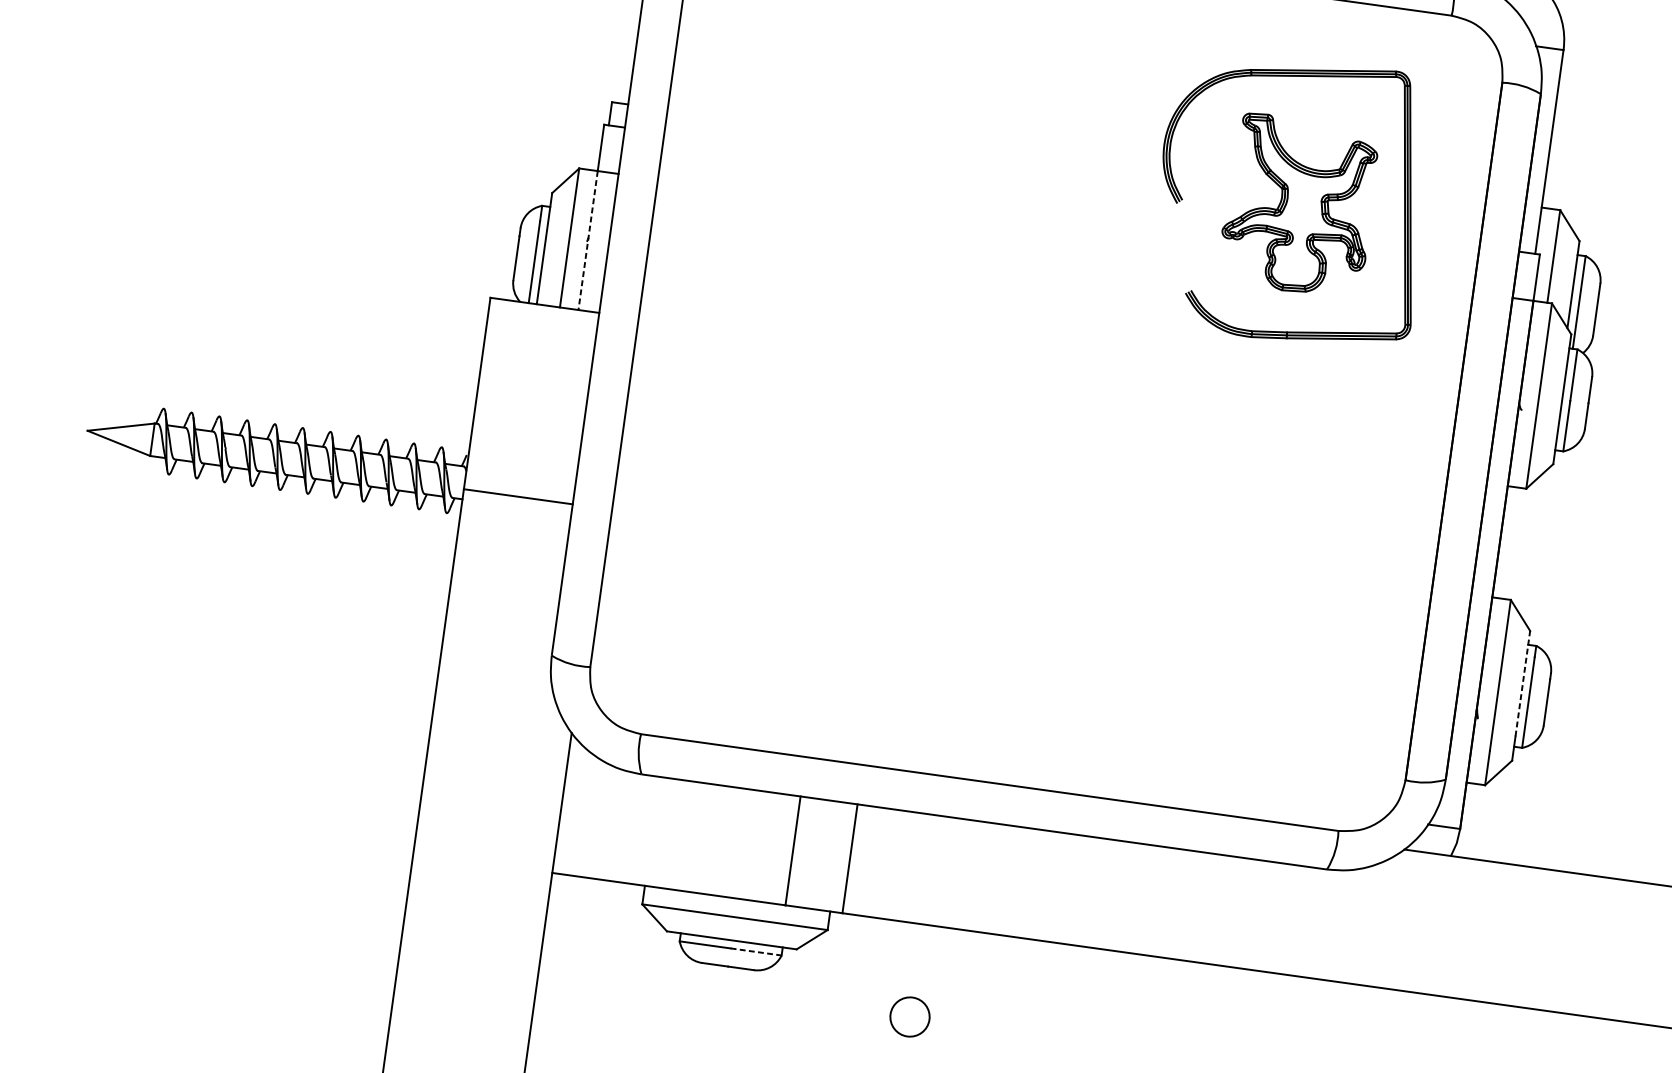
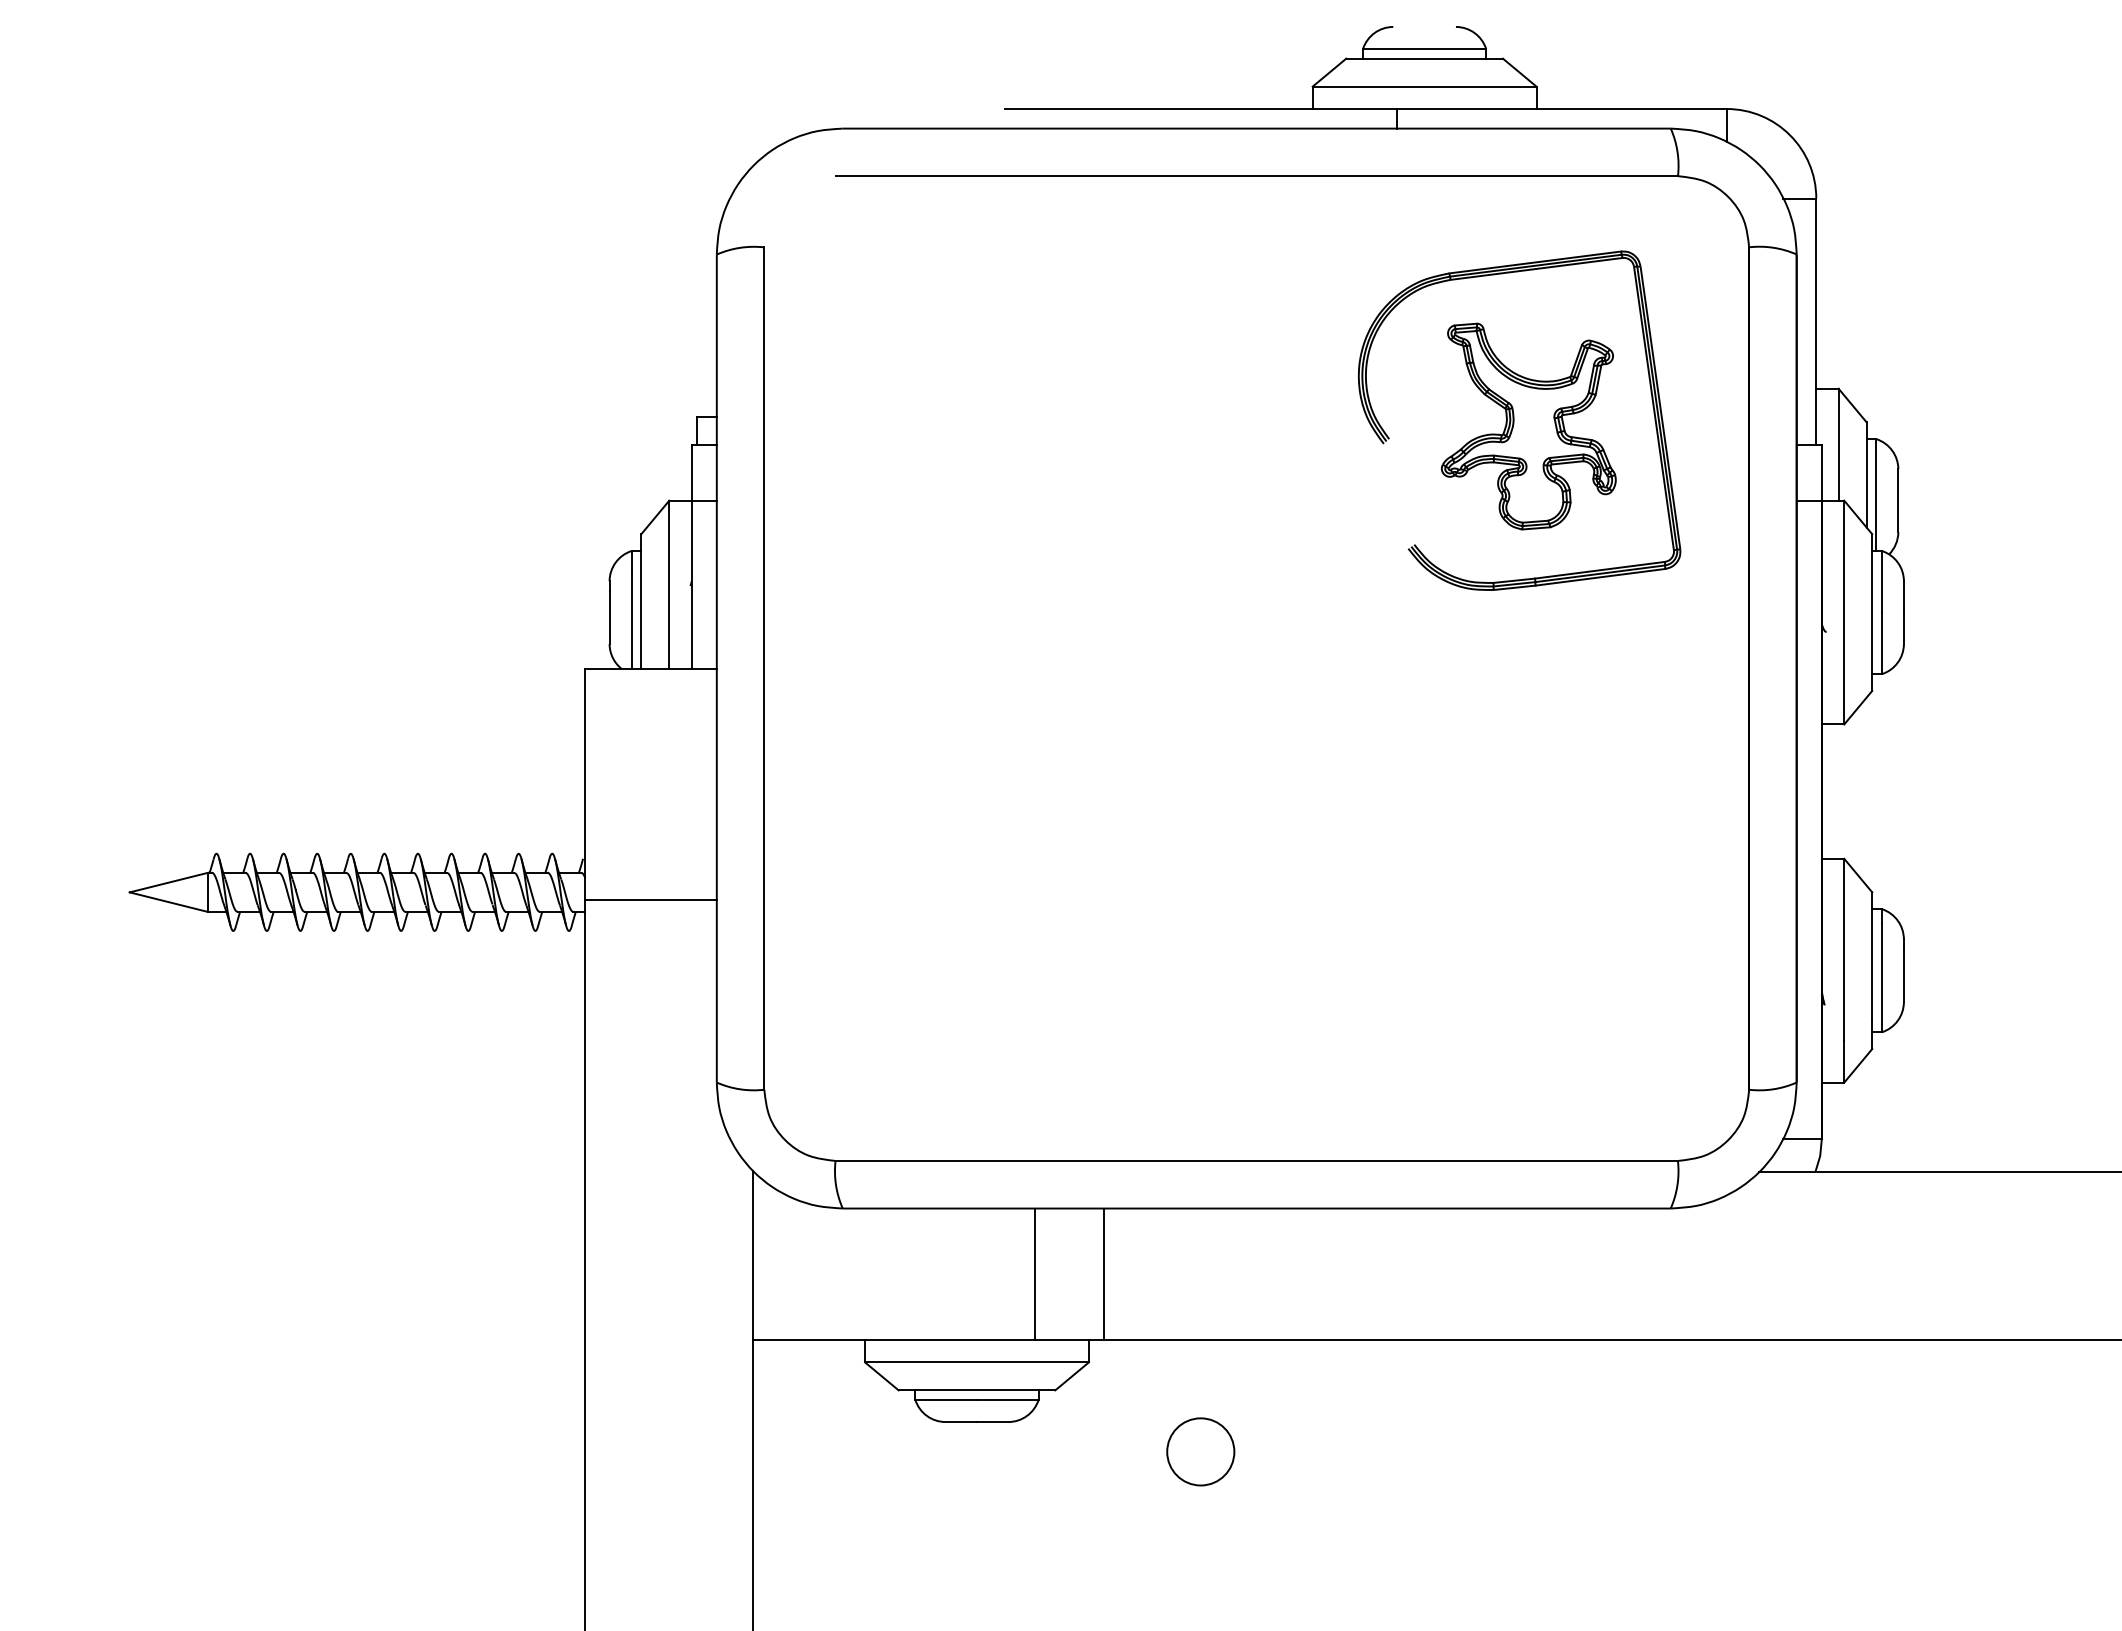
line: (588, 240) -> (691, 584), dashed -> solid
line: (1523, 684) -> (1872, 956), dashed -> solid
line: (755, 952) -> (1007, 1400), dashed -> solid
circle: (909, 1016) -> (1200, 1451), size x1.43

